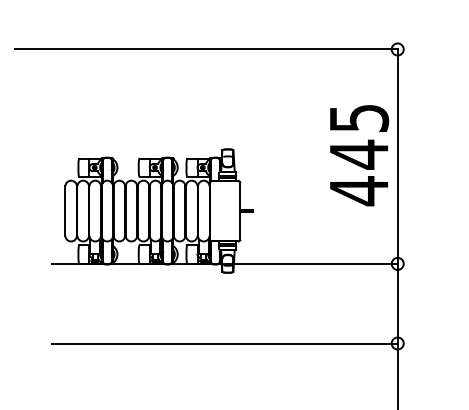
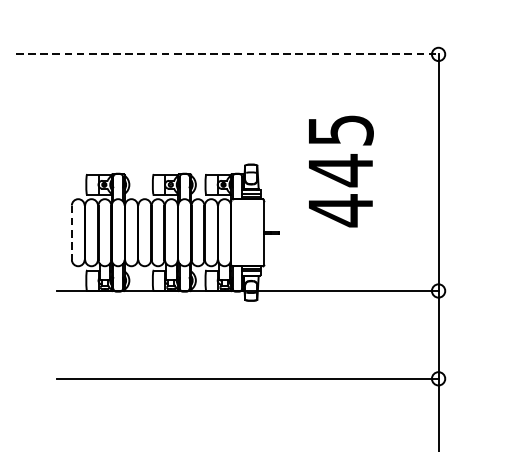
line: (206, 49) -> (227, 54), solid -> dashed
text: (359, 155) -> (341, 171), moved
line: (65, 211) -> (72, 233), solid -> dashed

